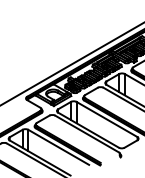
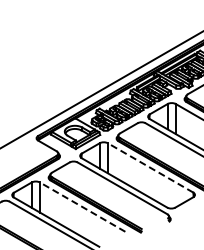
line: (106, 119) -> (150, 167), solid -> dashed
line: (58, 146) -> (82, 206), solid -> dashed

